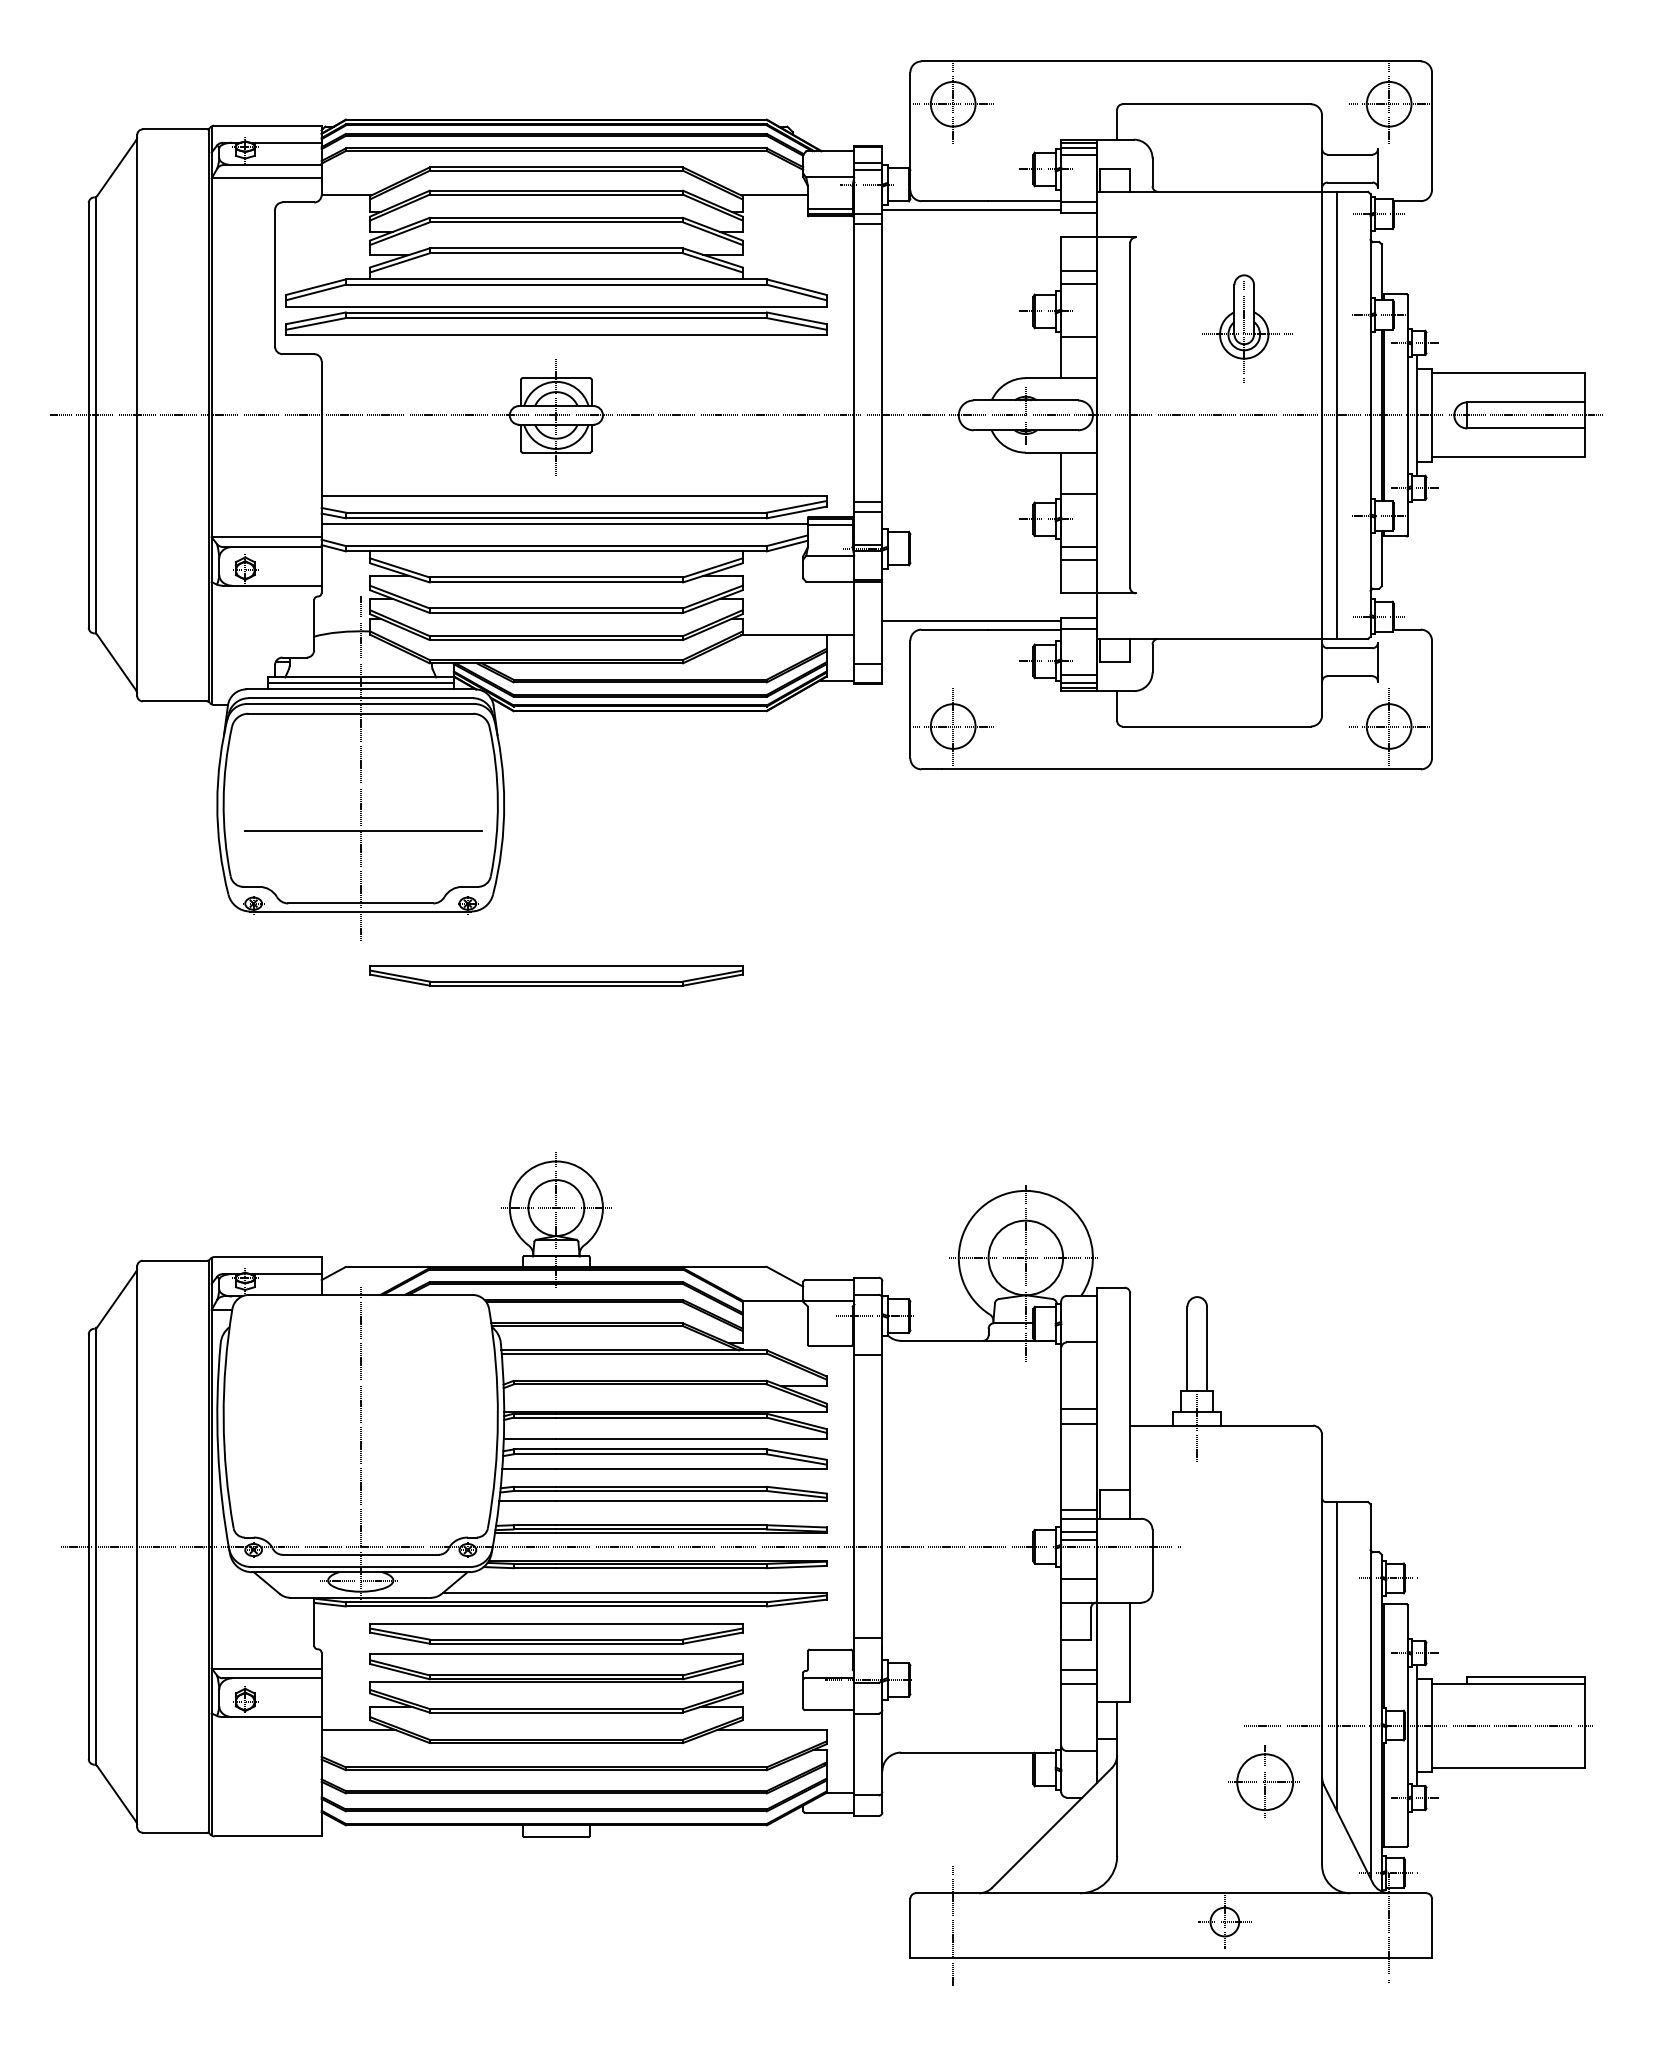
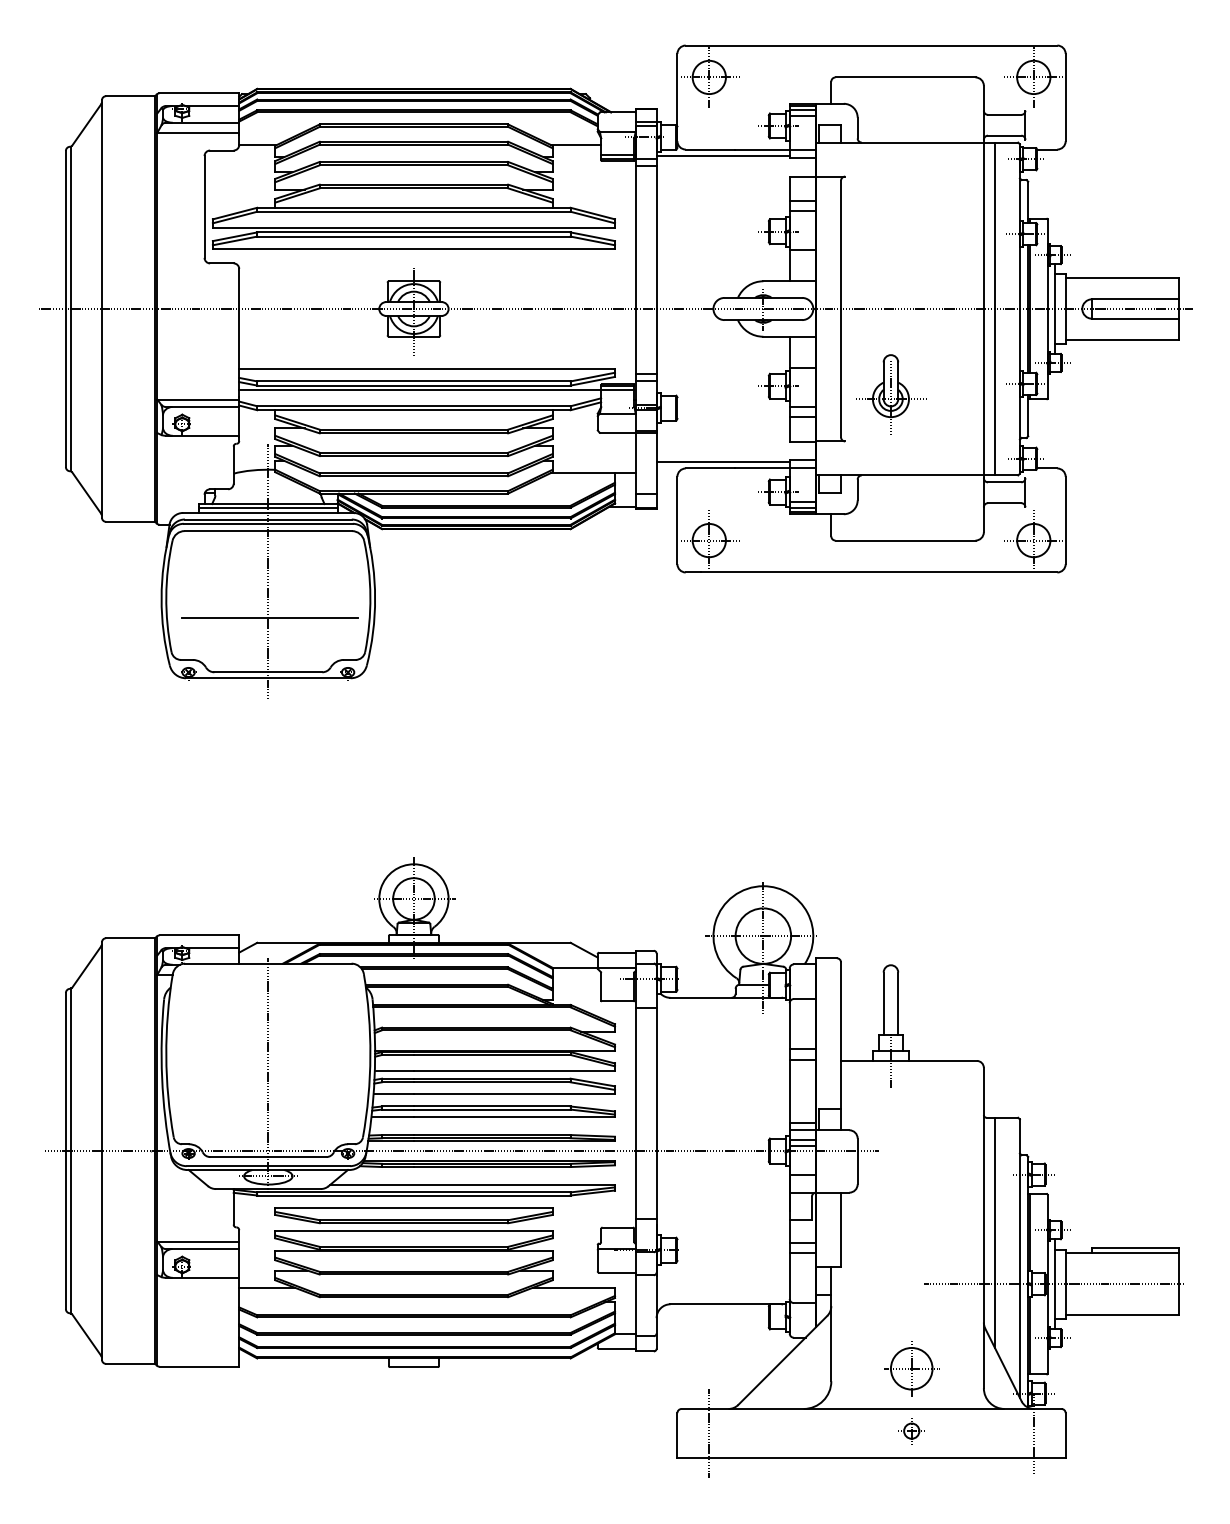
part: (1247, 328) -> (893, 394), moved
part: (556, 975) -> (414, 725), removed
part: (1263, 1781) -> (910, 1368), moved
part: (1225, 1925) -> (911, 1432), size x0.71

